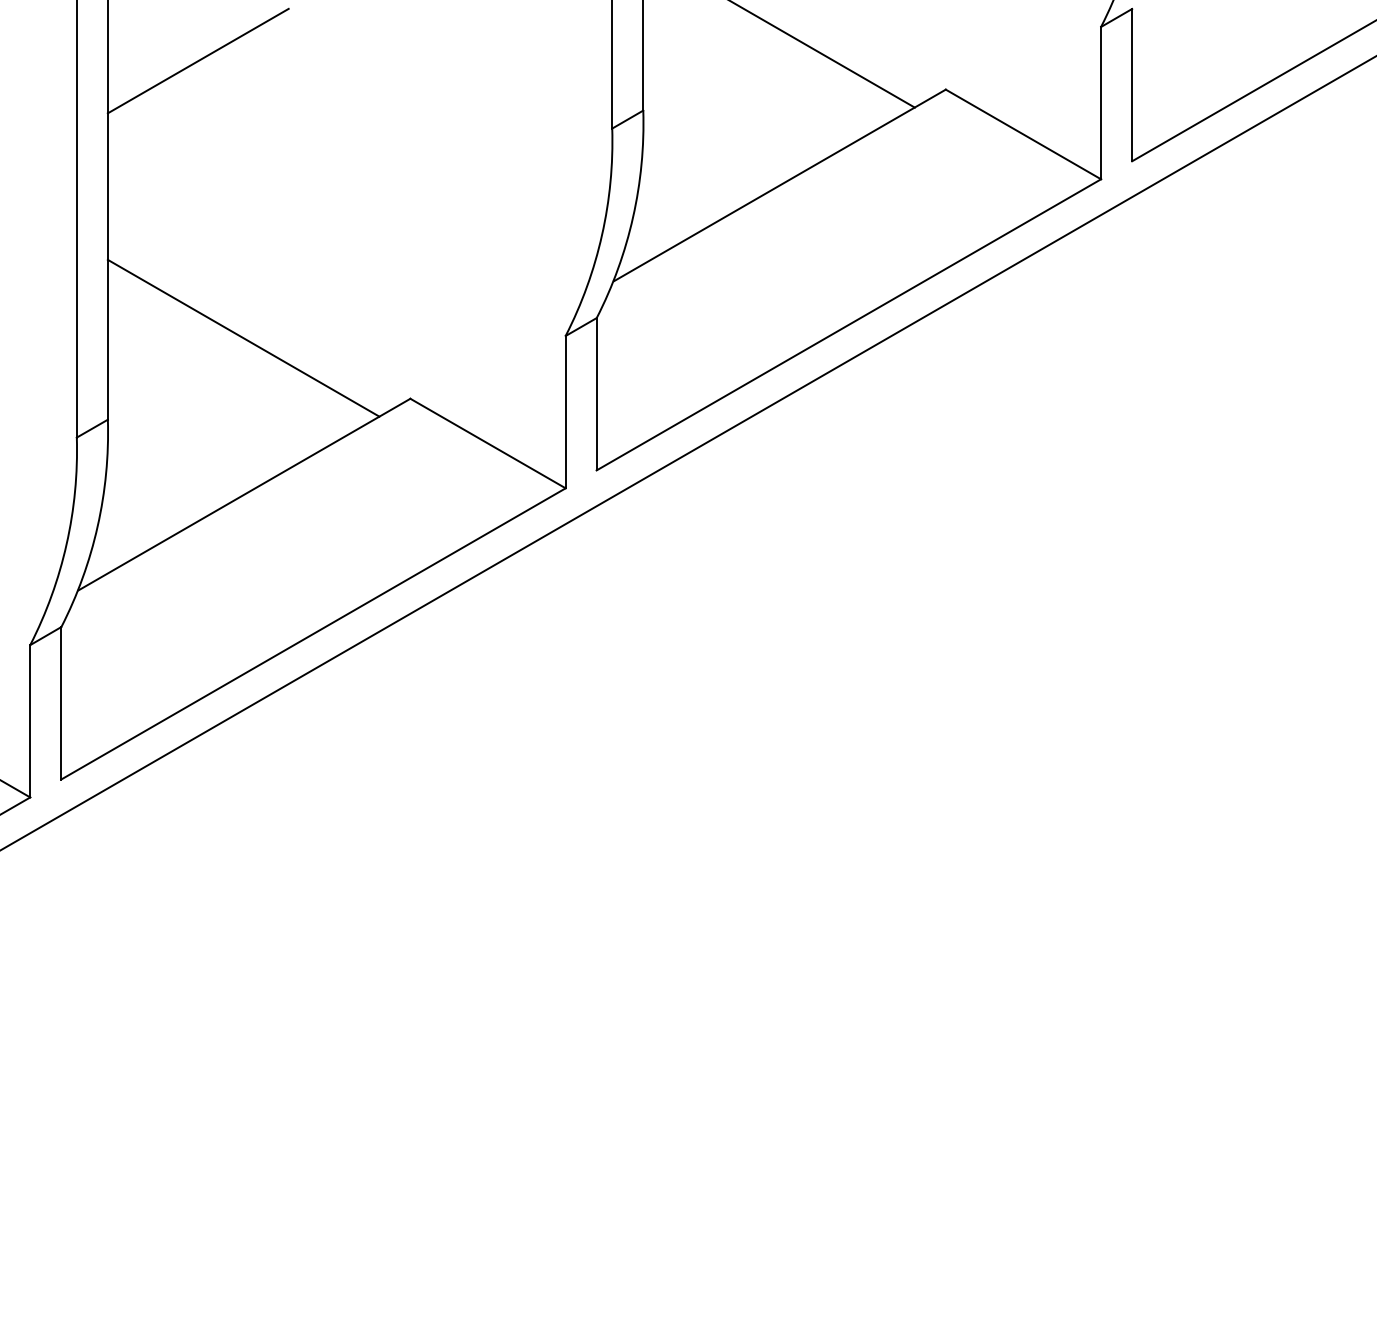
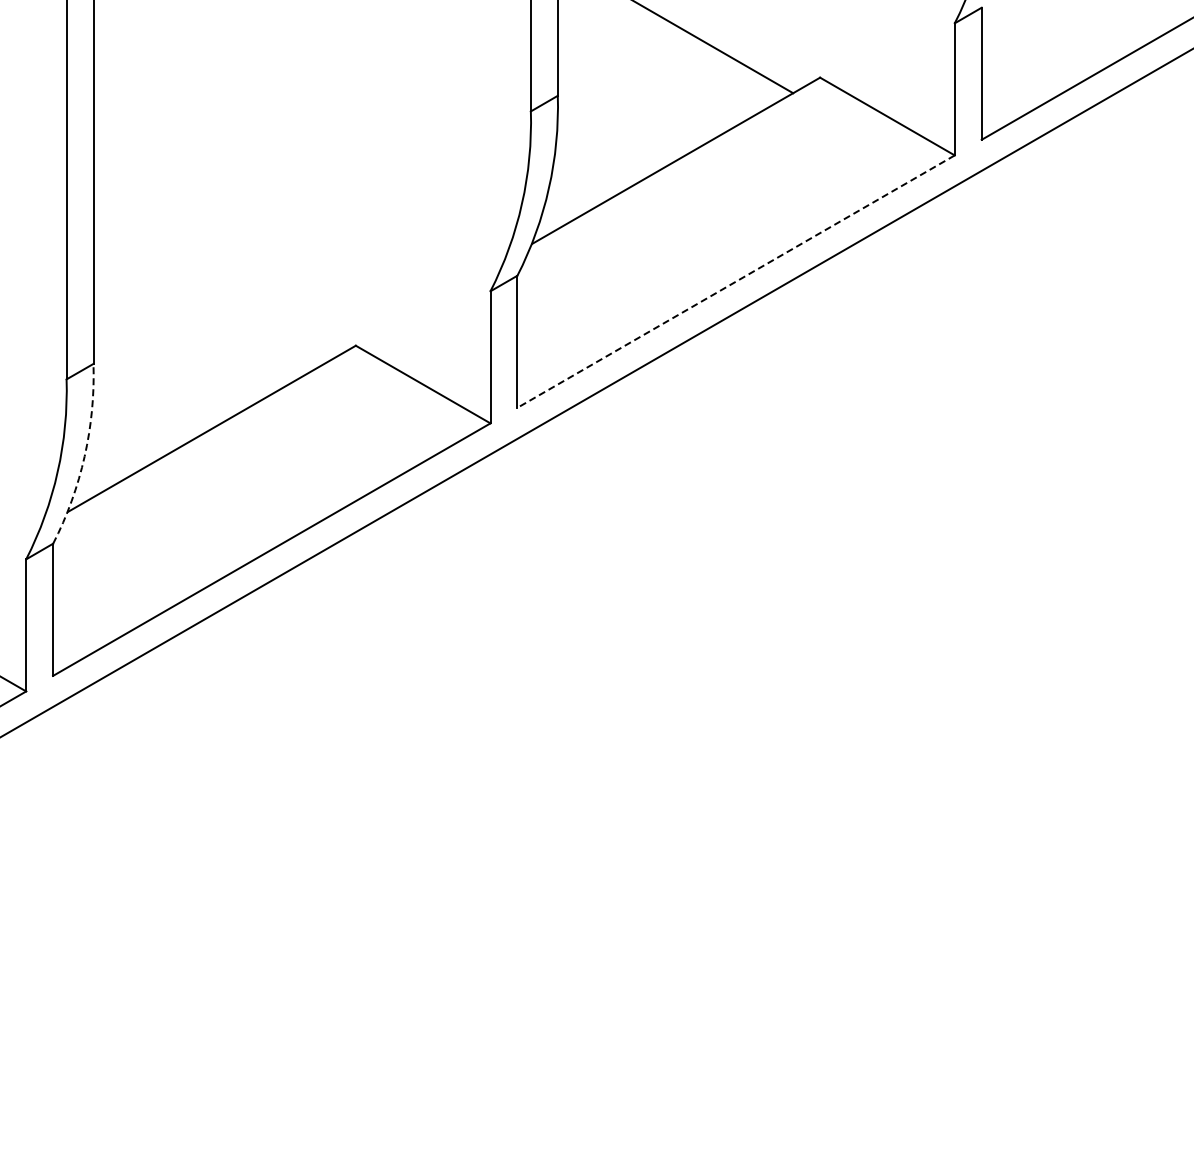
line: (197, 60) -> (171, 52), removed
line: (849, 324) -> (736, 281), solid -> dashed
line: (243, 338) -> (211, 293), removed
arc: (97, 526) -> (84, 456), solid -> dashed

